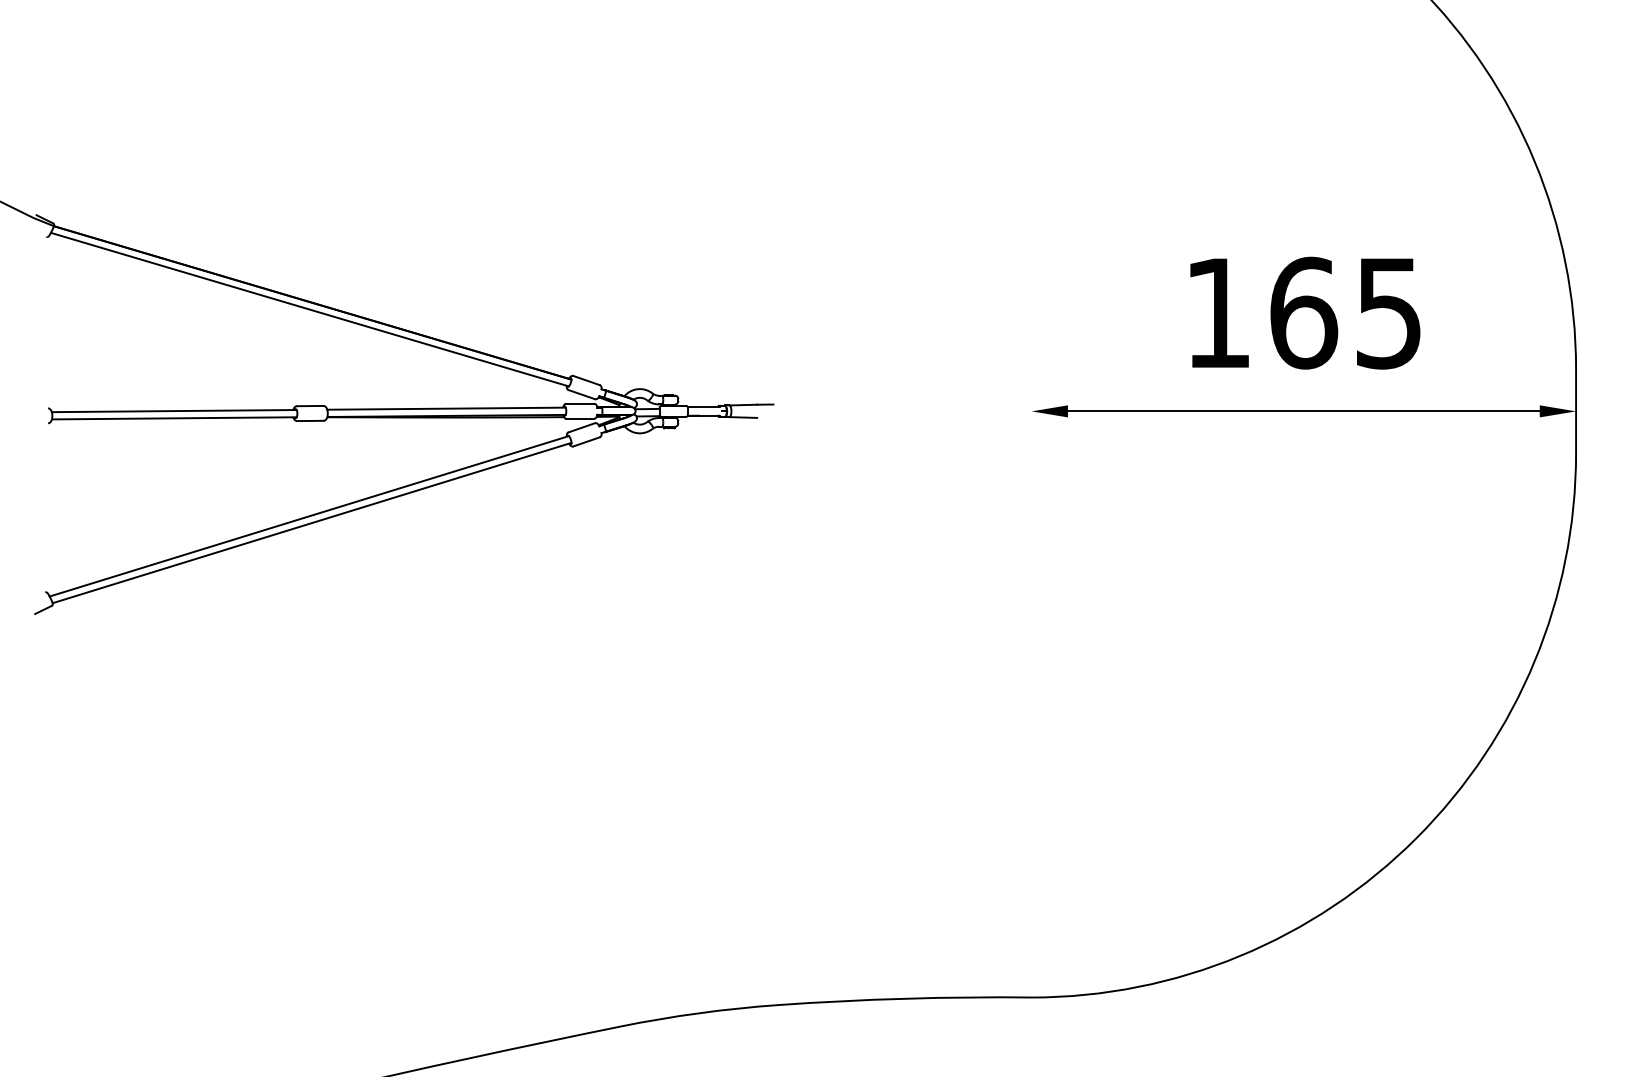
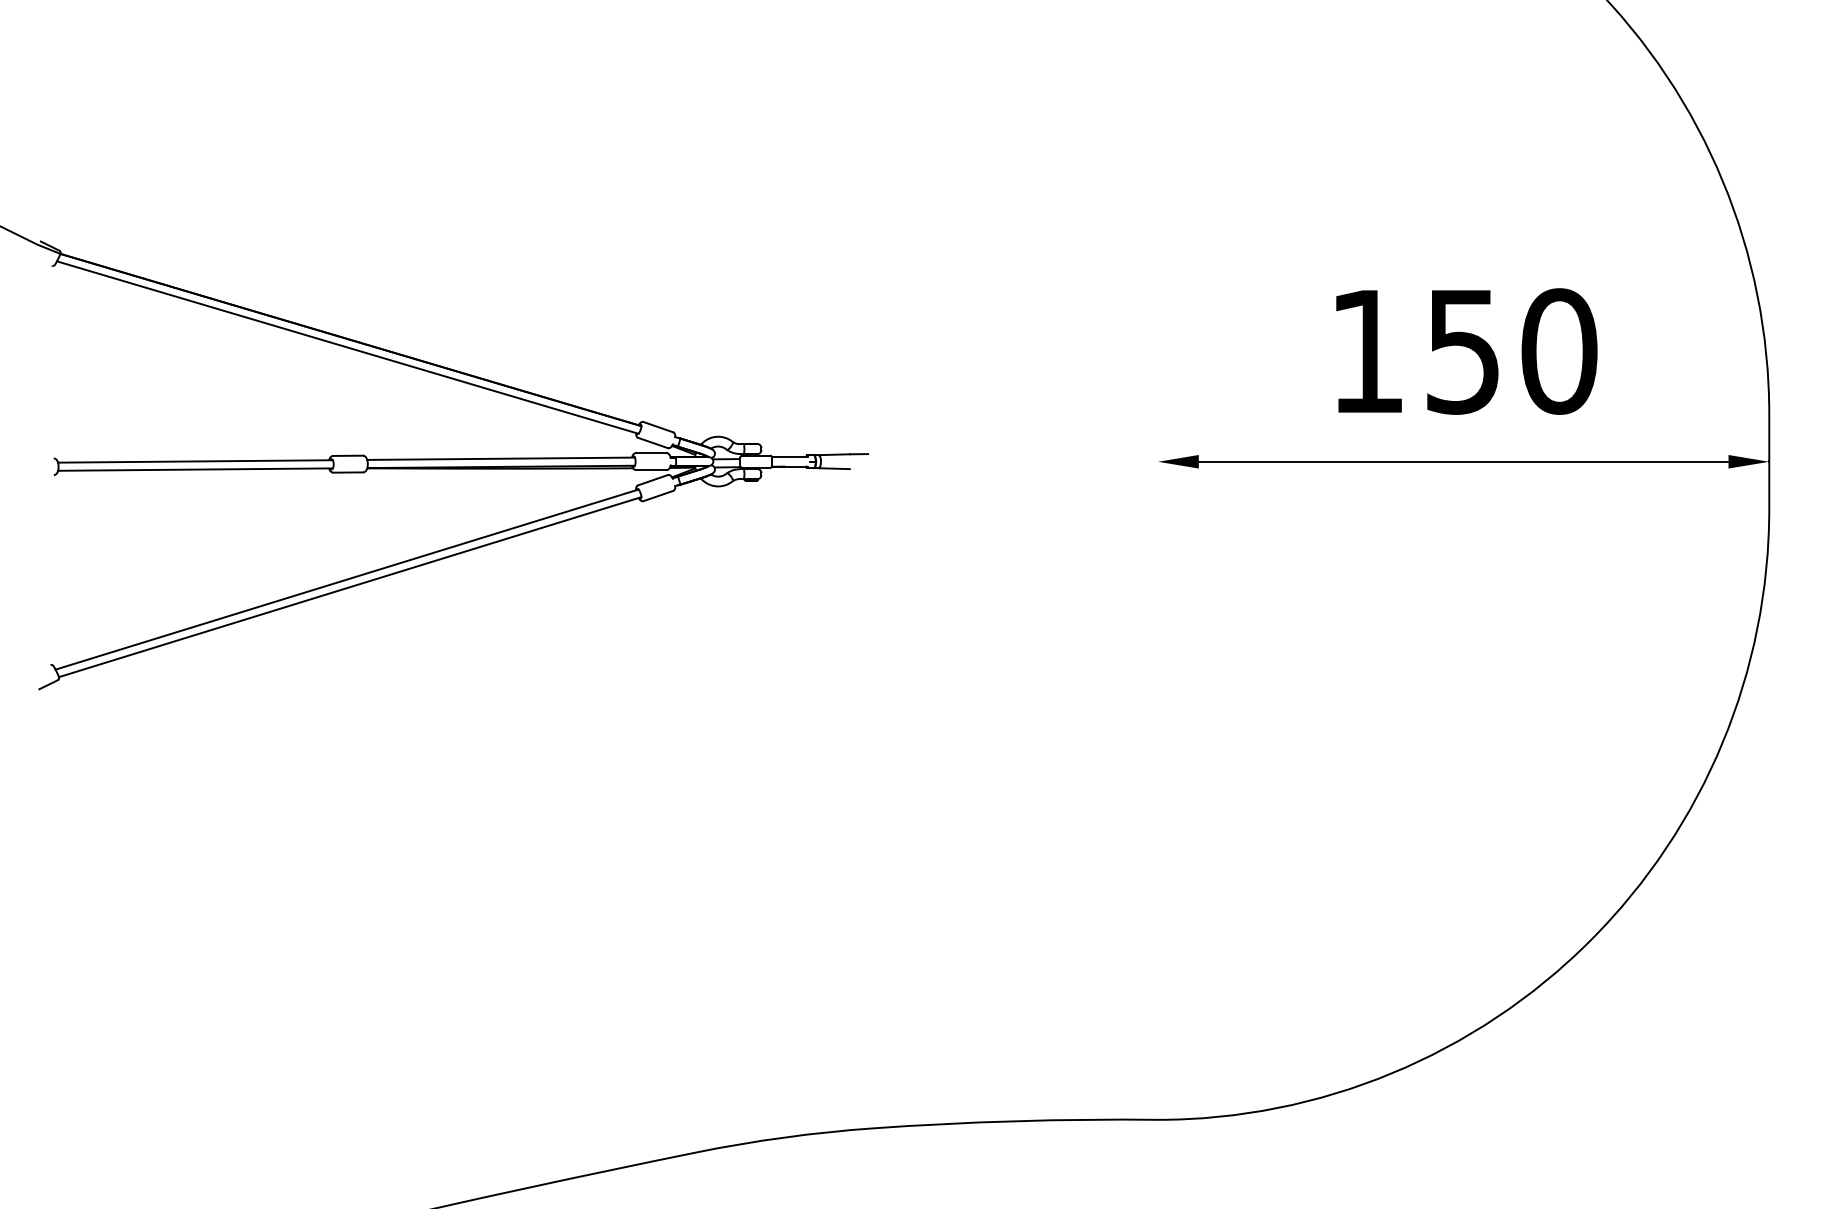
text: (1346, 313) -> (1511, 351), 165 -> 150

